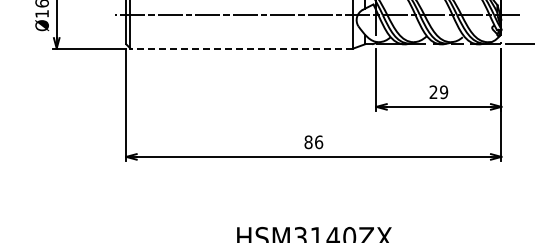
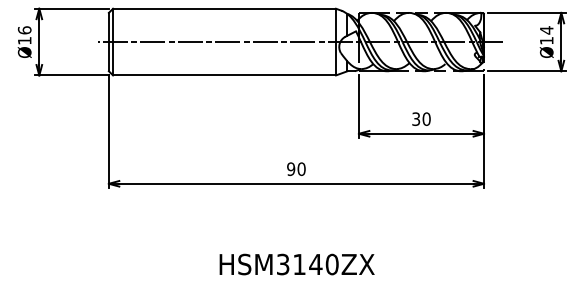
line: (241, 48) -> (224, 75), dashed -> solid
text: (438, 92) -> (421, 119), 29 -> 30
text: (313, 142) -> (296, 169), 86 -> 90

